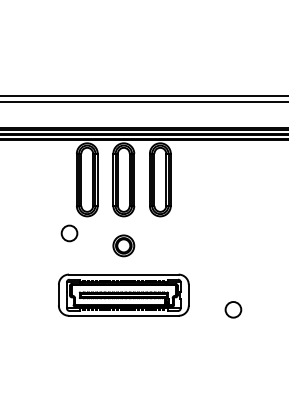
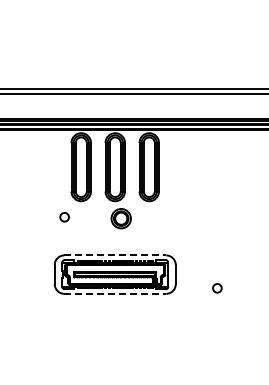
circle: (69, 233) -> (64, 217), size x0.6
part: (123, 245) -> (120, 218), moved
line: (124, 274) -> (115, 255), solid -> dashed
circle: (233, 310) -> (217, 288), size x0.6
line: (124, 315) -> (115, 293), solid -> dashed

